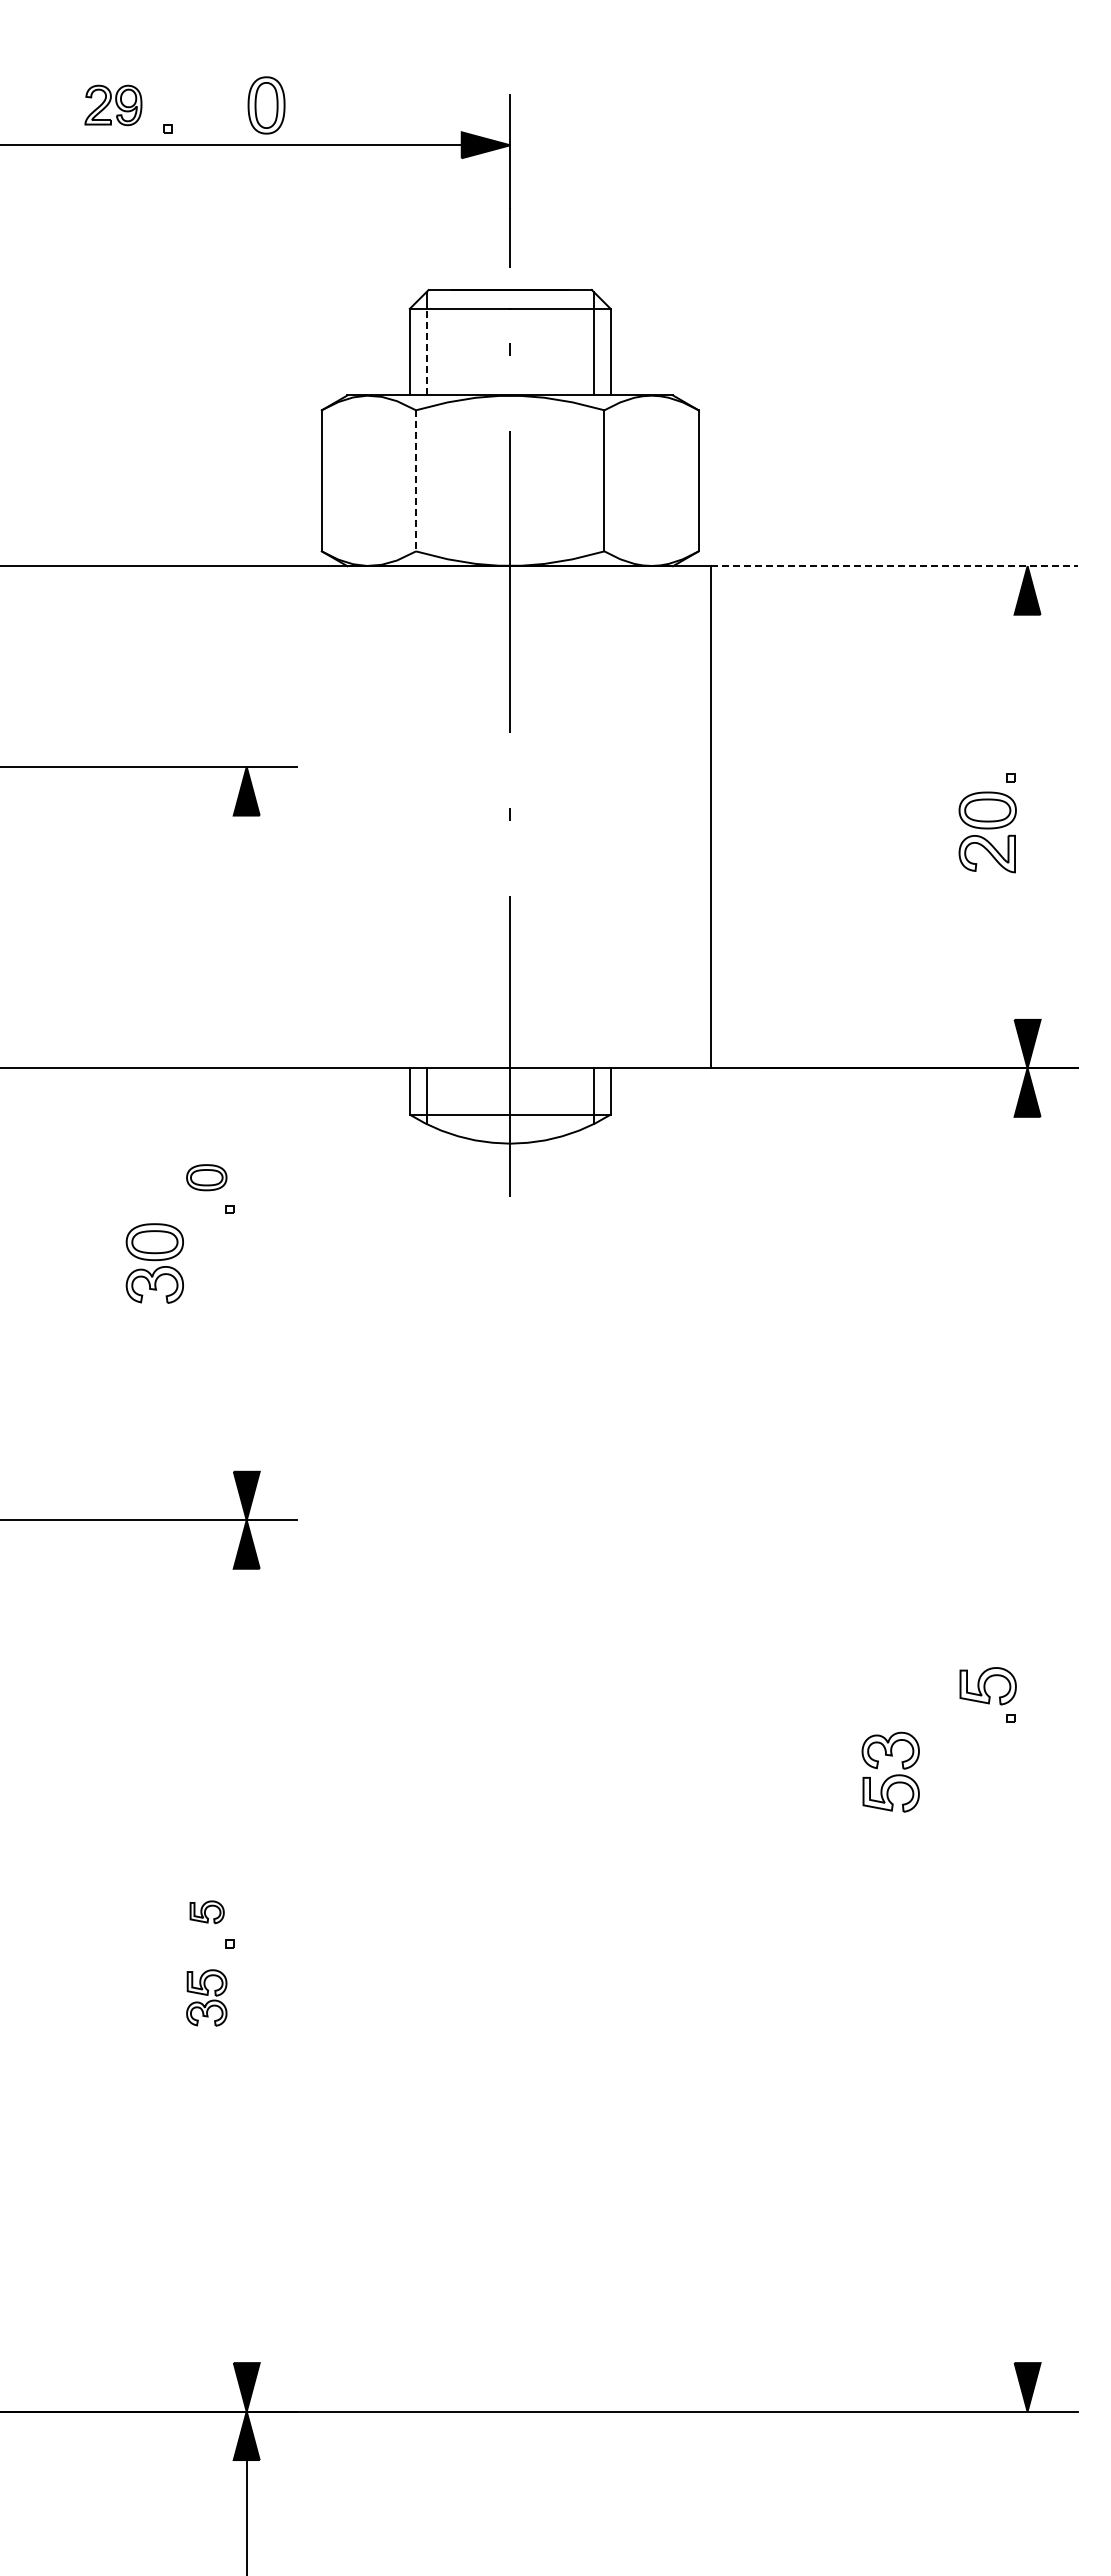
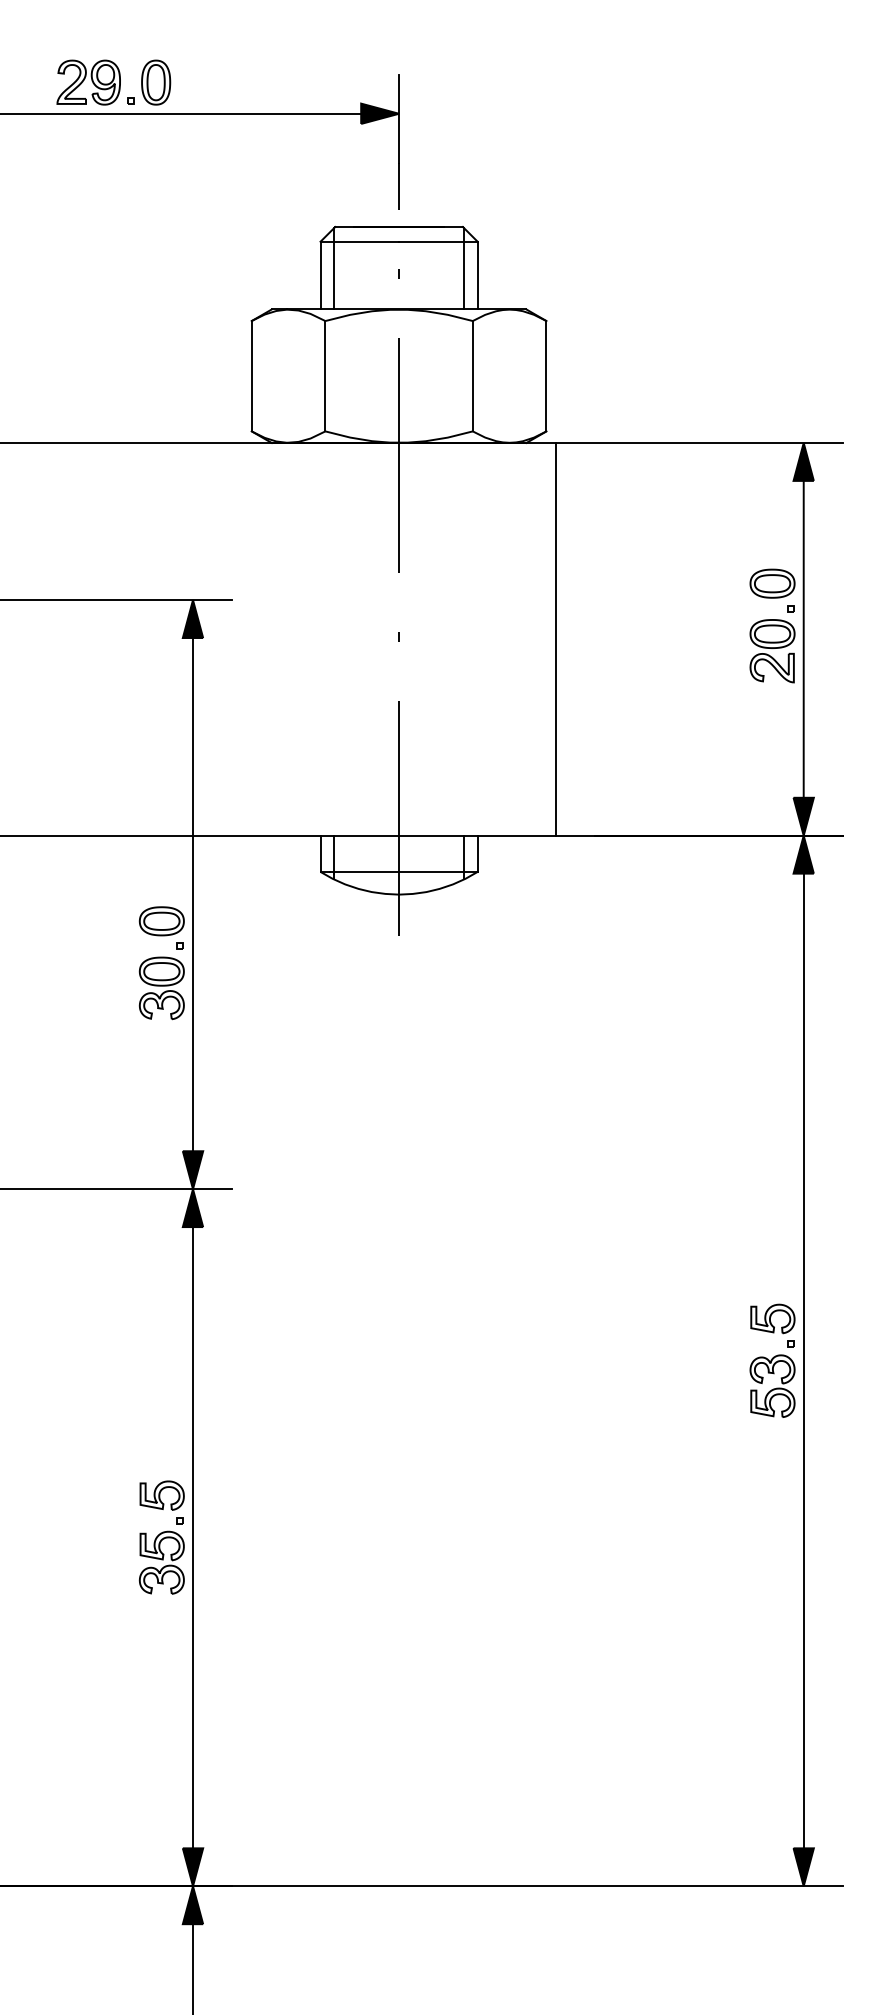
part: (113, 105) -> (88, 82), size x1.43
part: (266, 105) -> (156, 82), moved
line: (426, 351) -> (333, 275), dashed -> solid
line: (416, 480) -> (325, 375), dashed -> solid
line: (894, 566) -> (699, 443), dashed -> solid
part: (987, 746) -> (772, 583), added
line: (1027, 816) -> (803, 638), added
line: (246, 1143) -> (192, 894), added
part: (206, 1177) -> (161, 921), size x1.43
part: (154, 1263) -> (161, 988), moved
line: (1027, 1739) -> (803, 1360), added
part: (890, 1771) -> (772, 1385), moved
part: (206, 1912) -> (161, 1495), size x1.67
line: (246, 1965) -> (192, 1537), added
part: (206, 1997) -> (161, 1562), size x1.43

